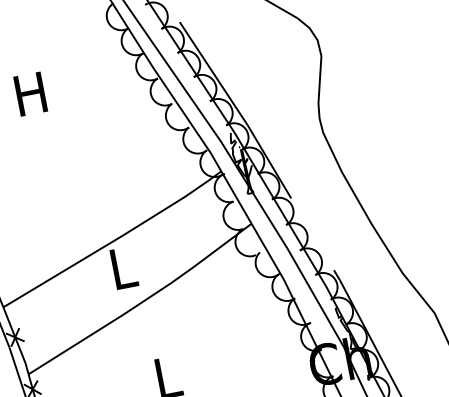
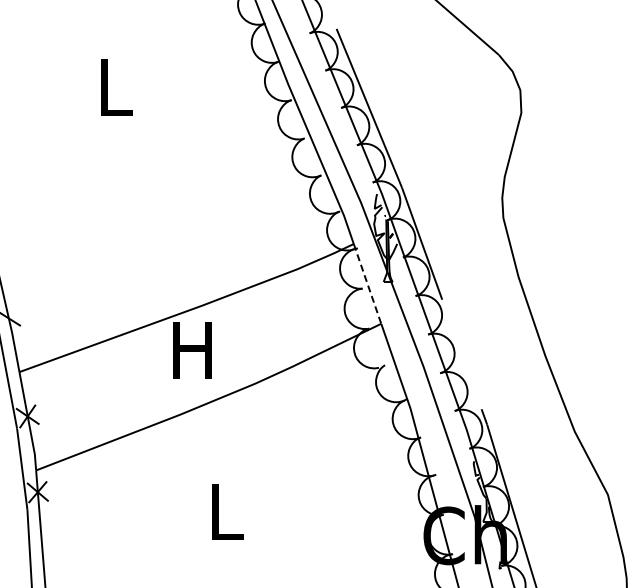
text: (30, 94) -> (113, 87), H -> L
line: (236, 197) -> (367, 284), solid -> dashed
text: (122, 268) -> (192, 350), L -> H

